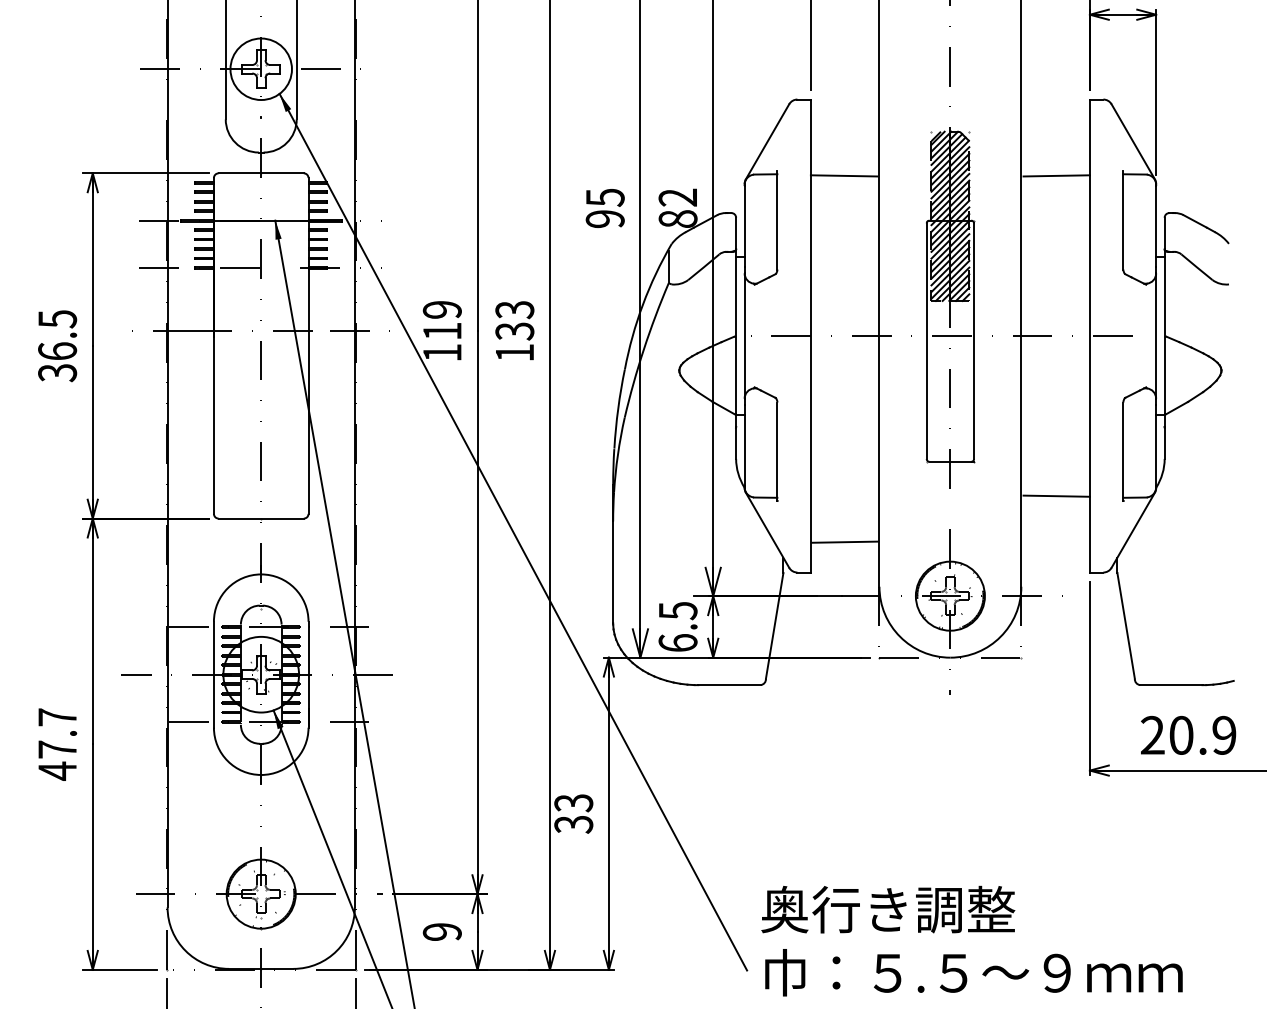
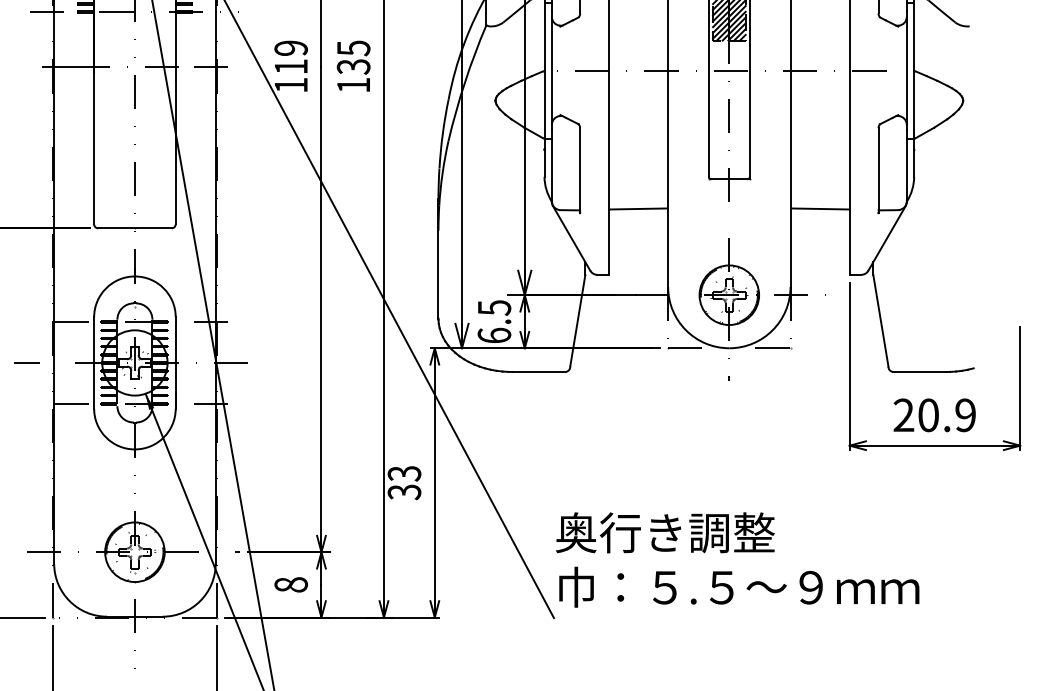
text: (514, 310) -> (353, 48), 133 -> 135
line: (844, 541) -> (637, 208), moved
text: (441, 931) -> (290, 584), 9 -> 8
text: (971, 940) -> (737, 559), moved

